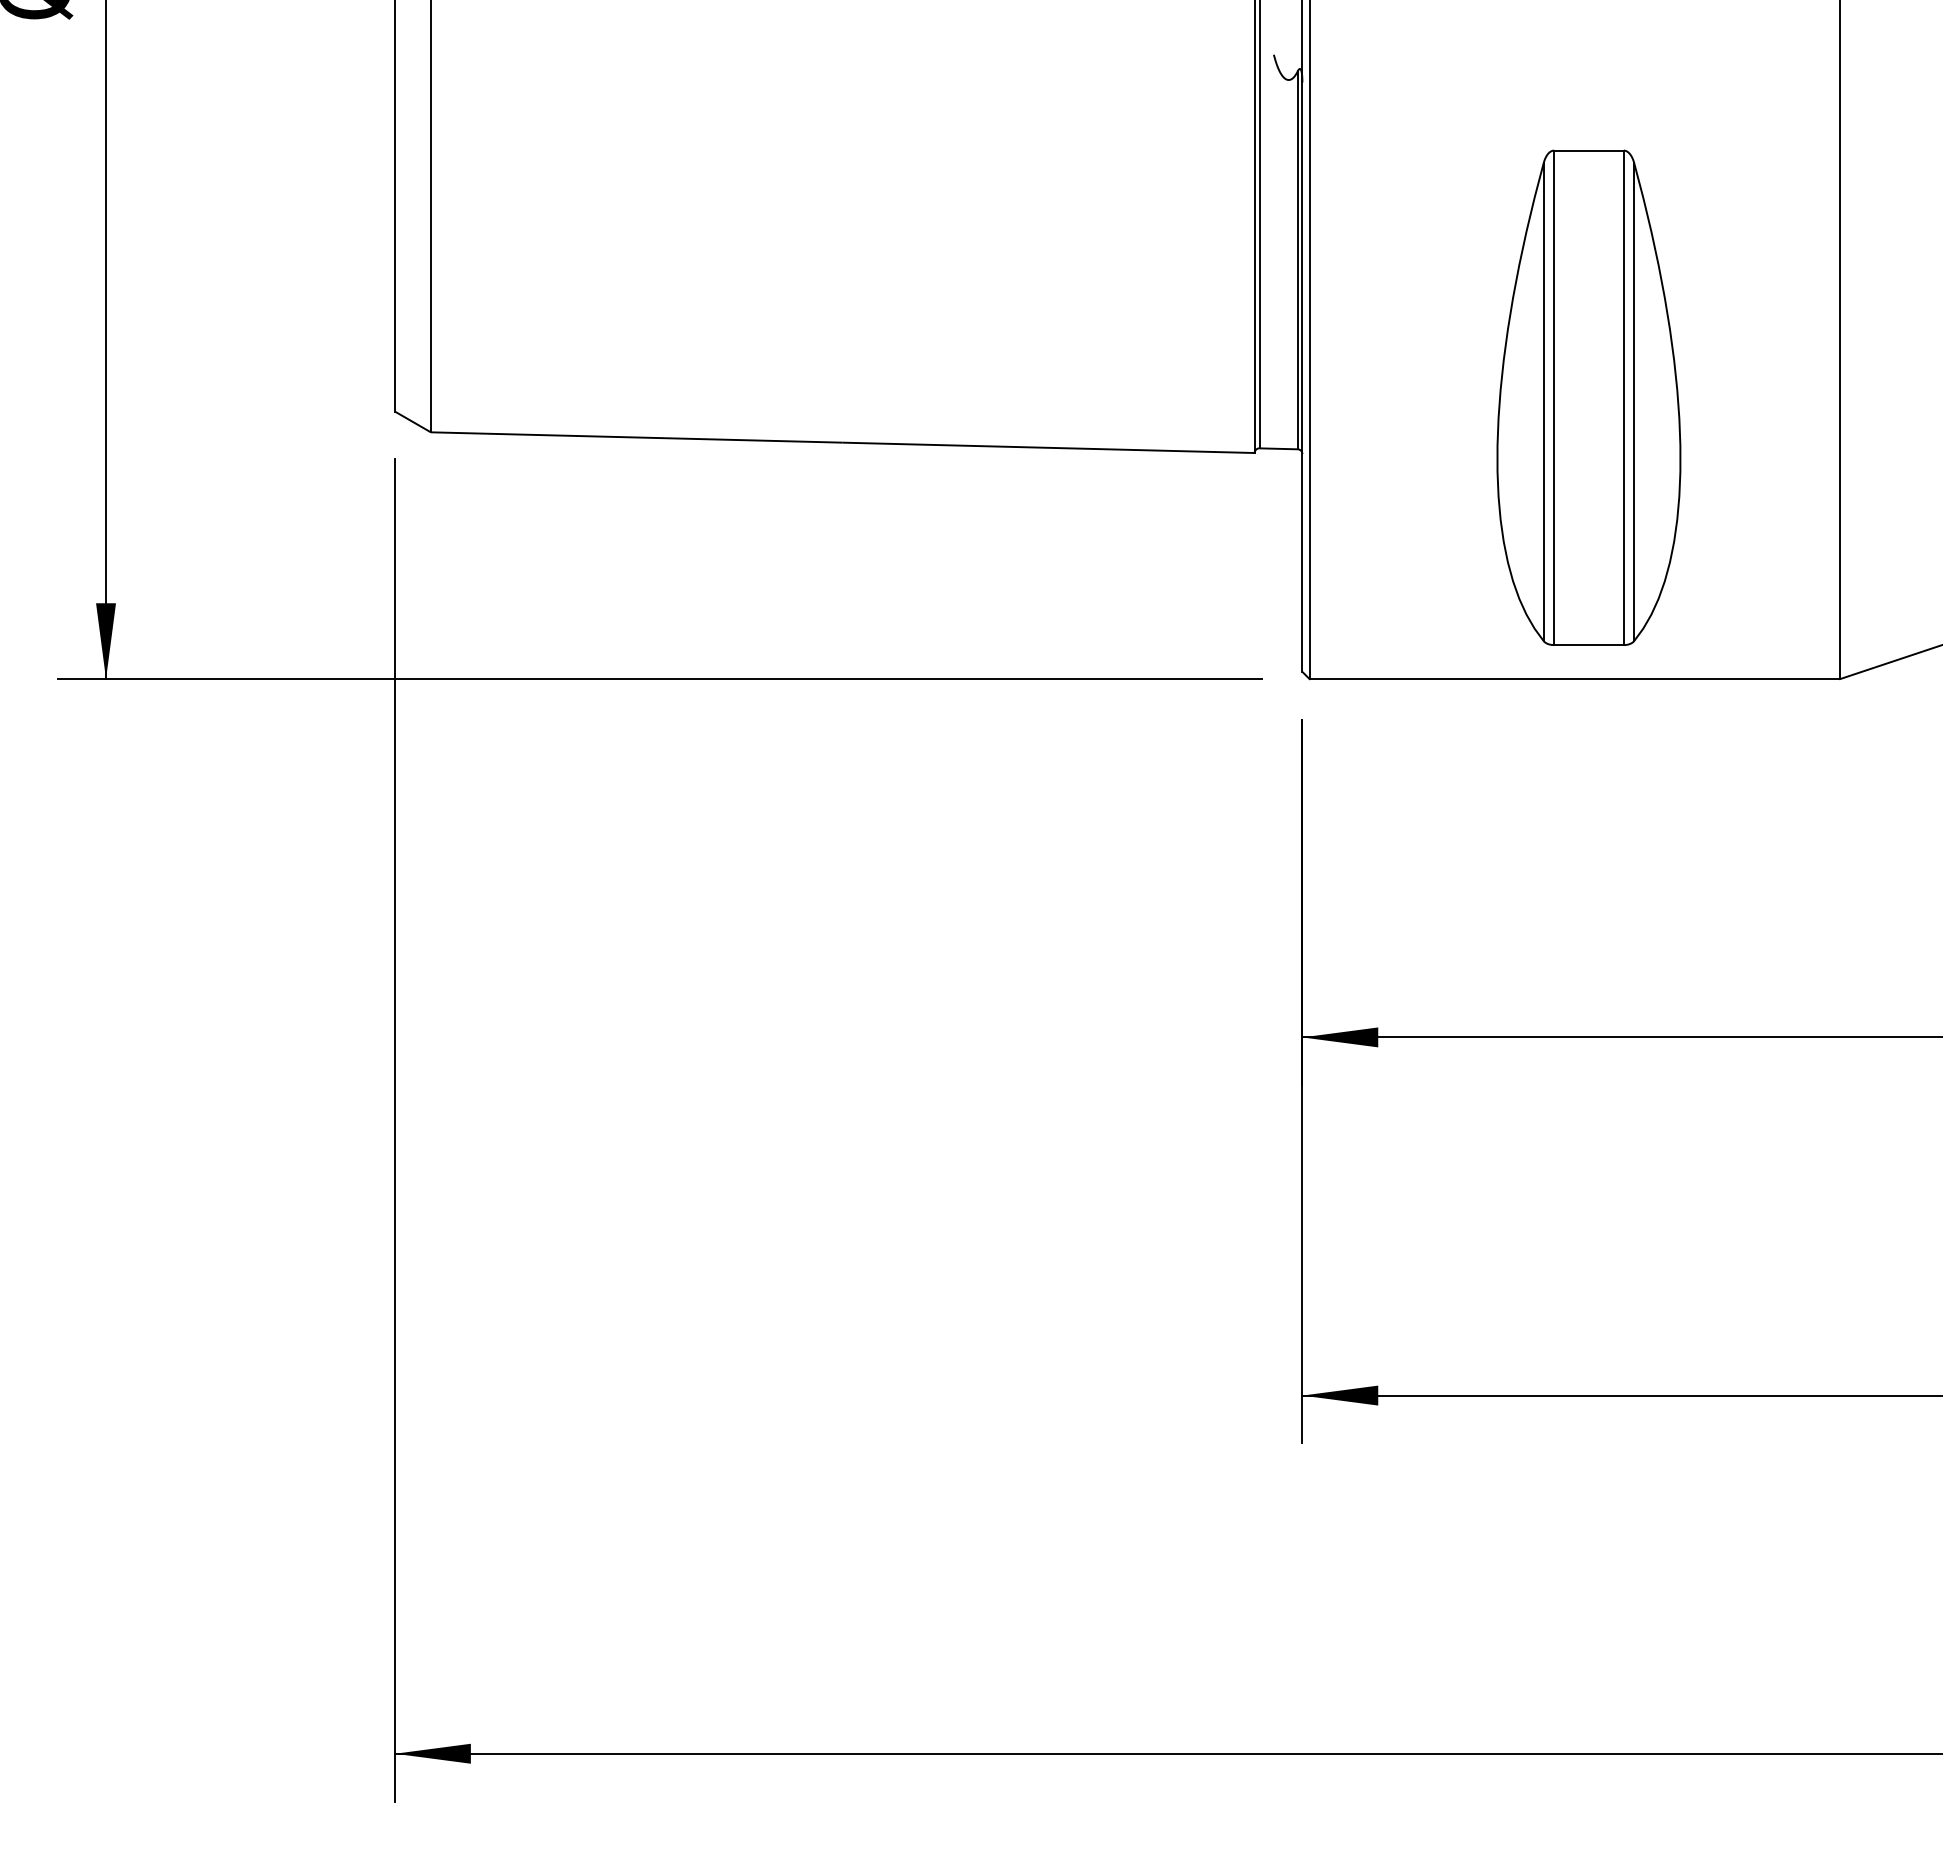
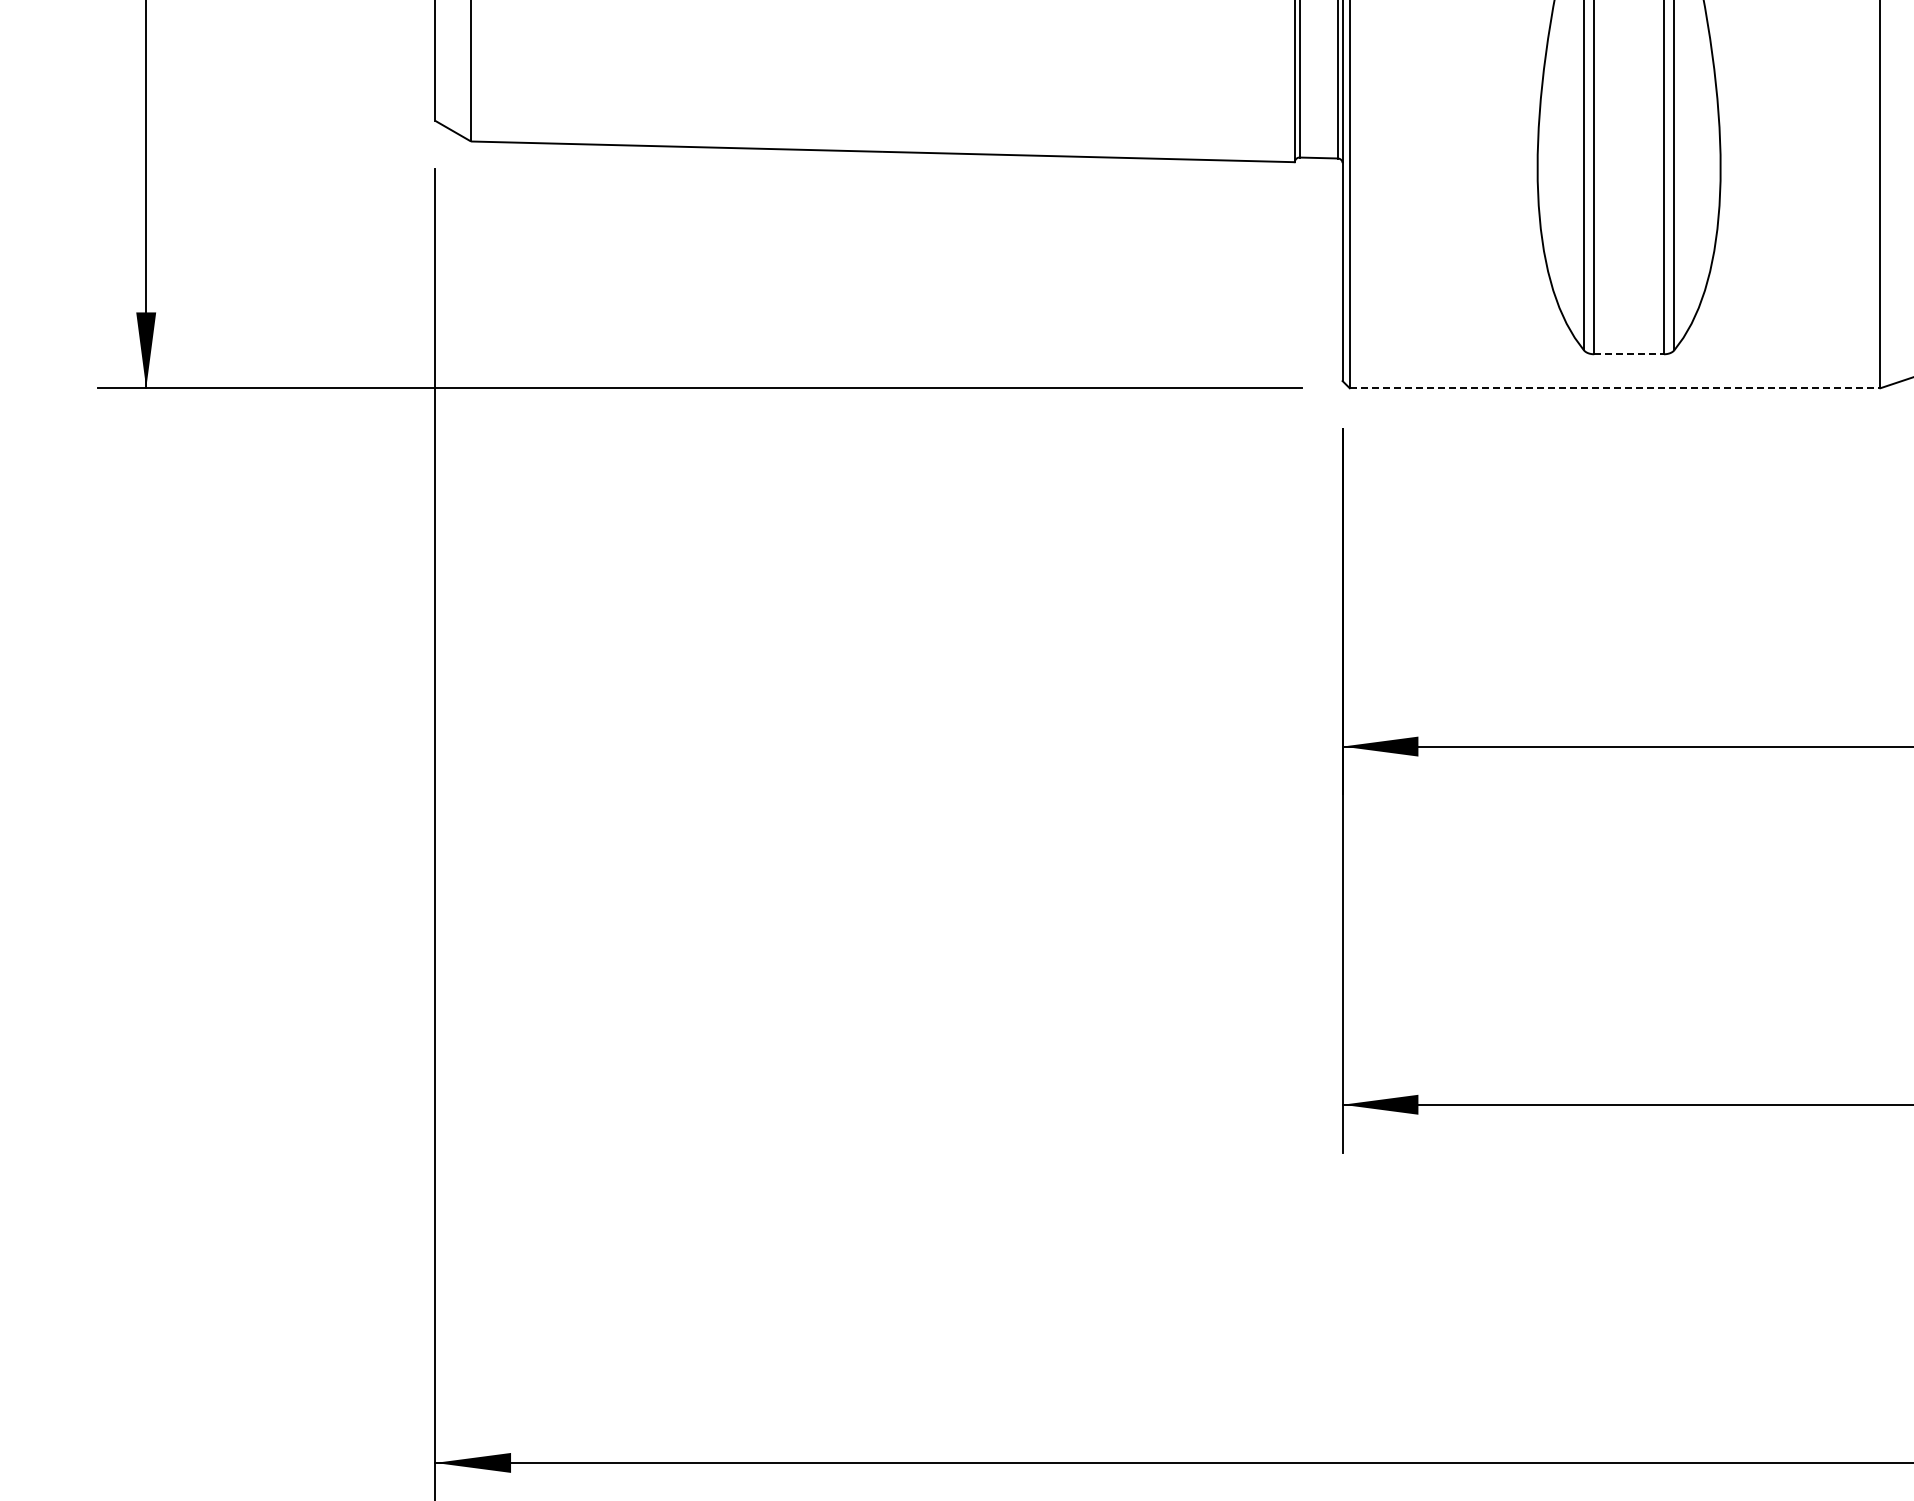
line: (1588, 645) -> (1628, 354), solid -> dashed
line: (1575, 679) -> (1615, 388), solid -> dashed

